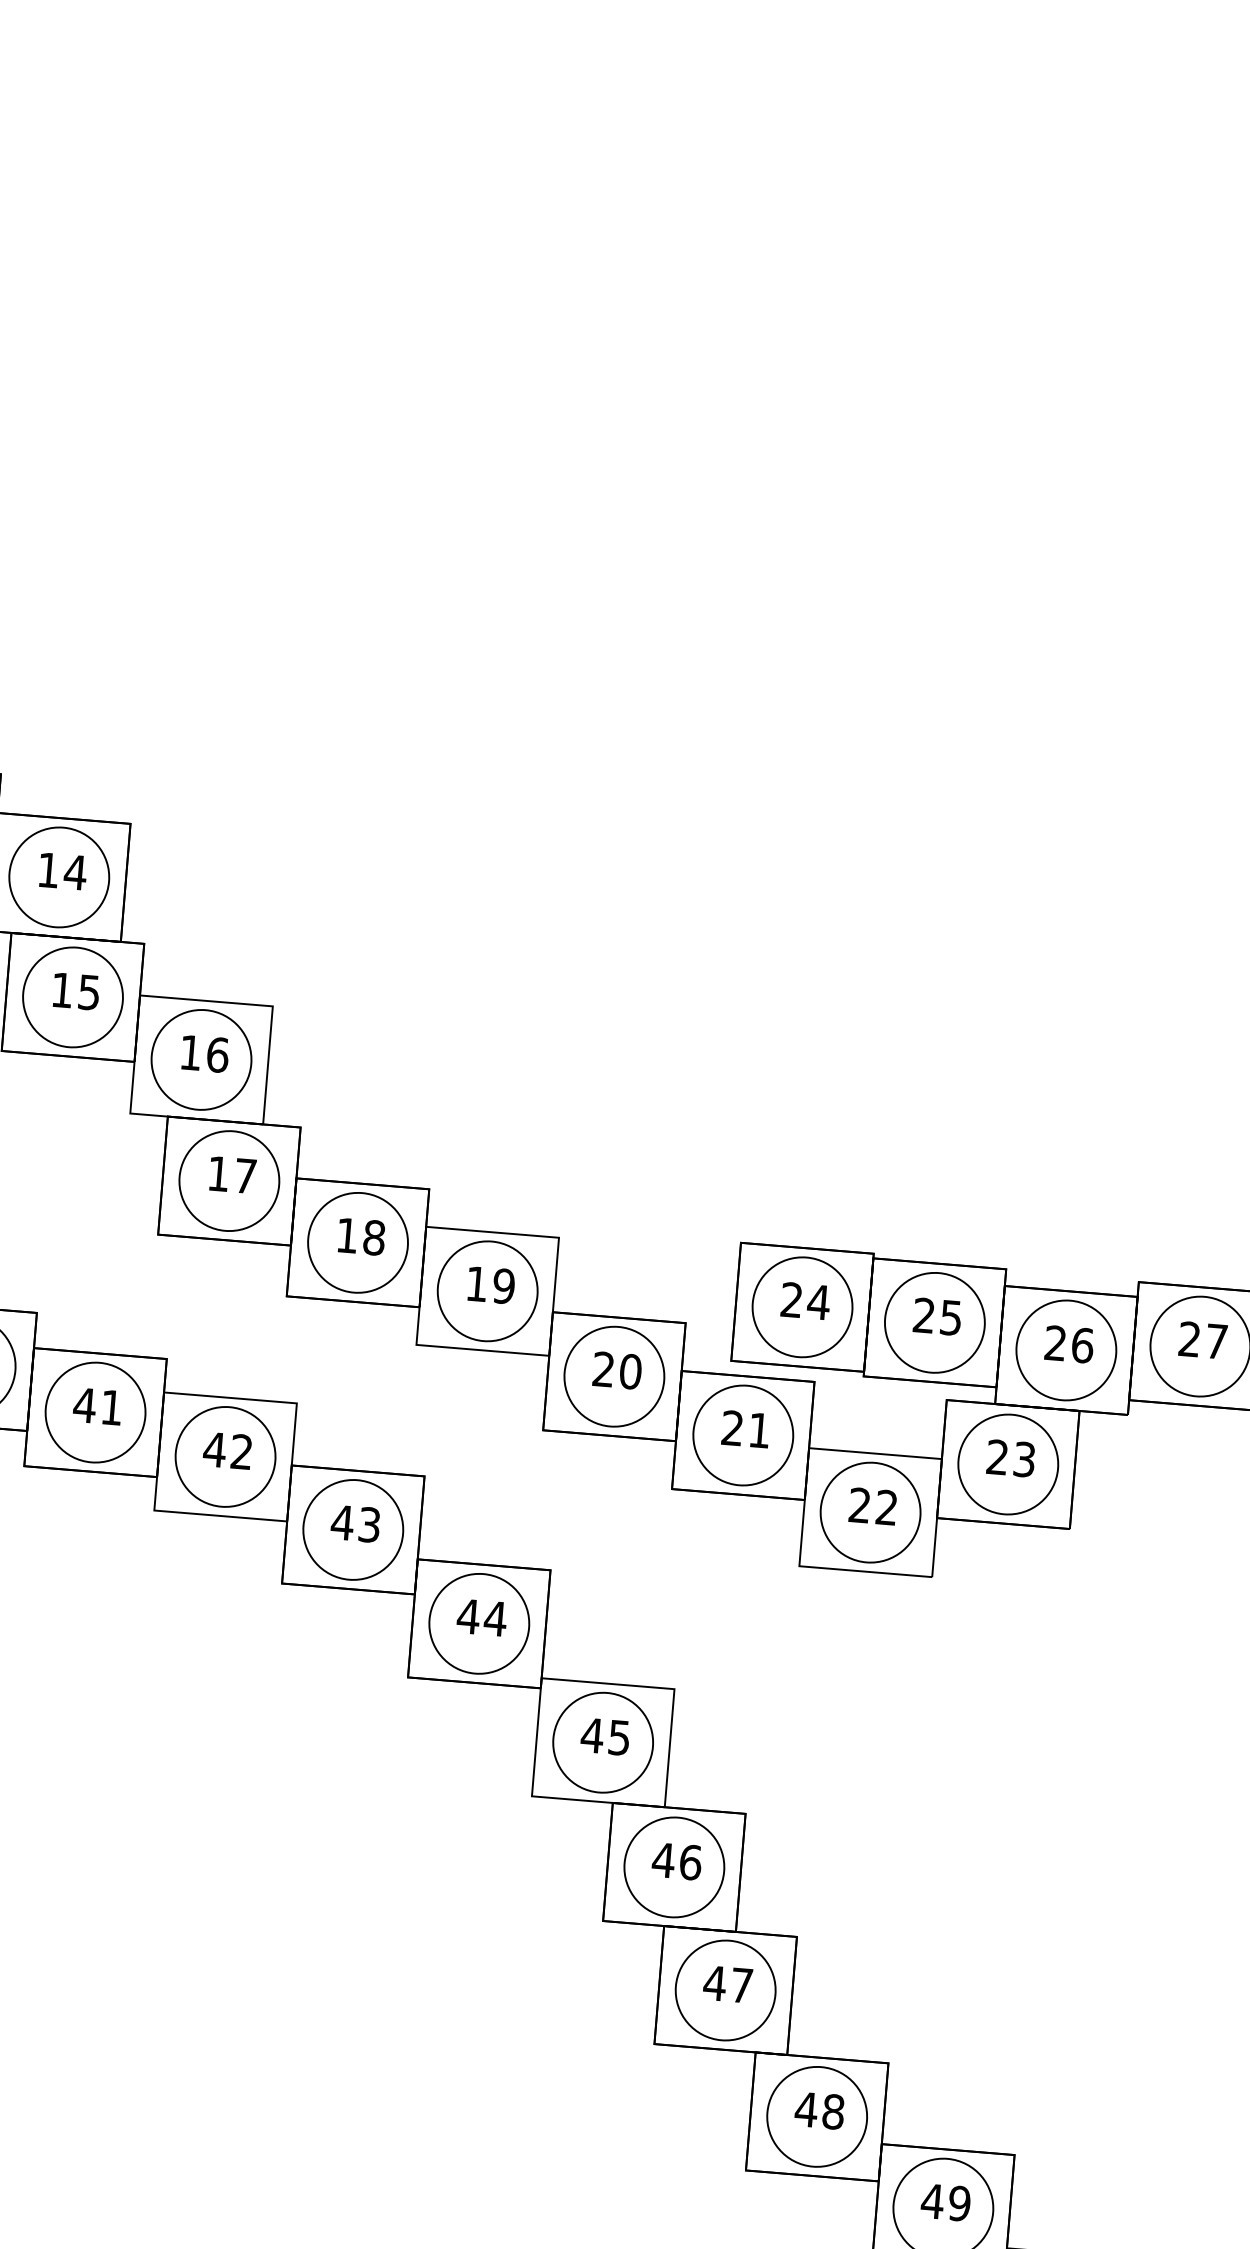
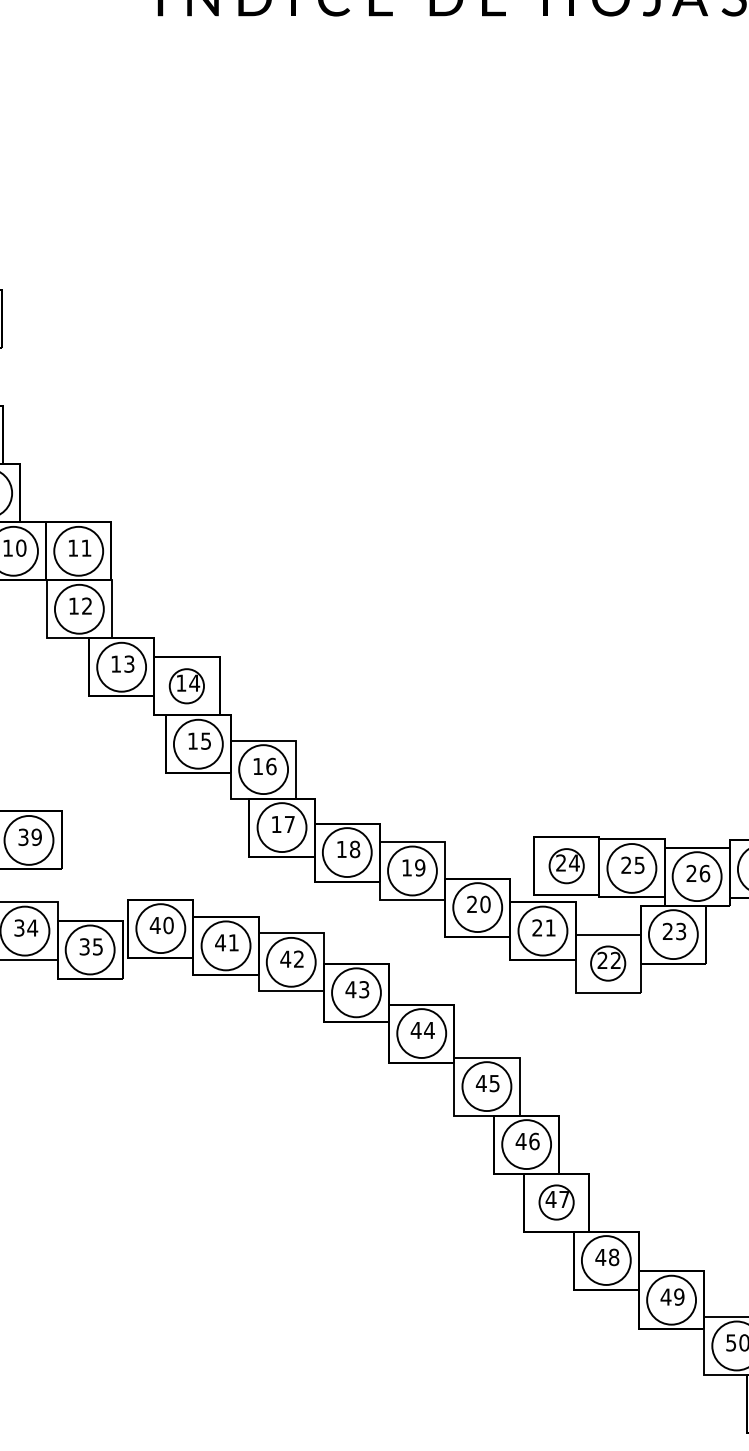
circle: (58, 875) -> (186, 685), size x0.7
circle: (802, 1305) -> (566, 865), size x0.7
circle: (869, 1512) -> (607, 963), size x0.7
circle: (725, 1990) -> (556, 1202), size x0.7

